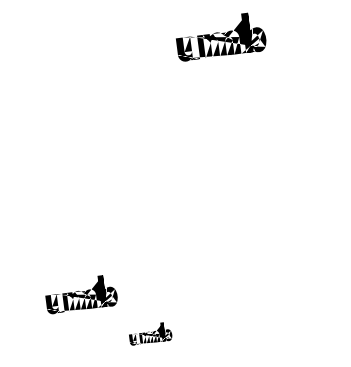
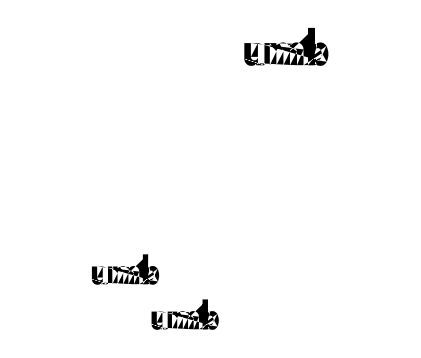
part: (149, 333) -> (184, 314), size x1.67

